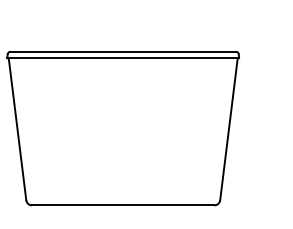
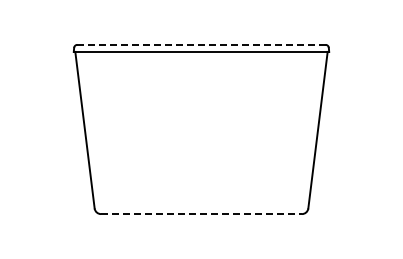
line: (123, 51) -> (201, 44), solid -> dashed
line: (123, 205) -> (201, 214), solid -> dashed

